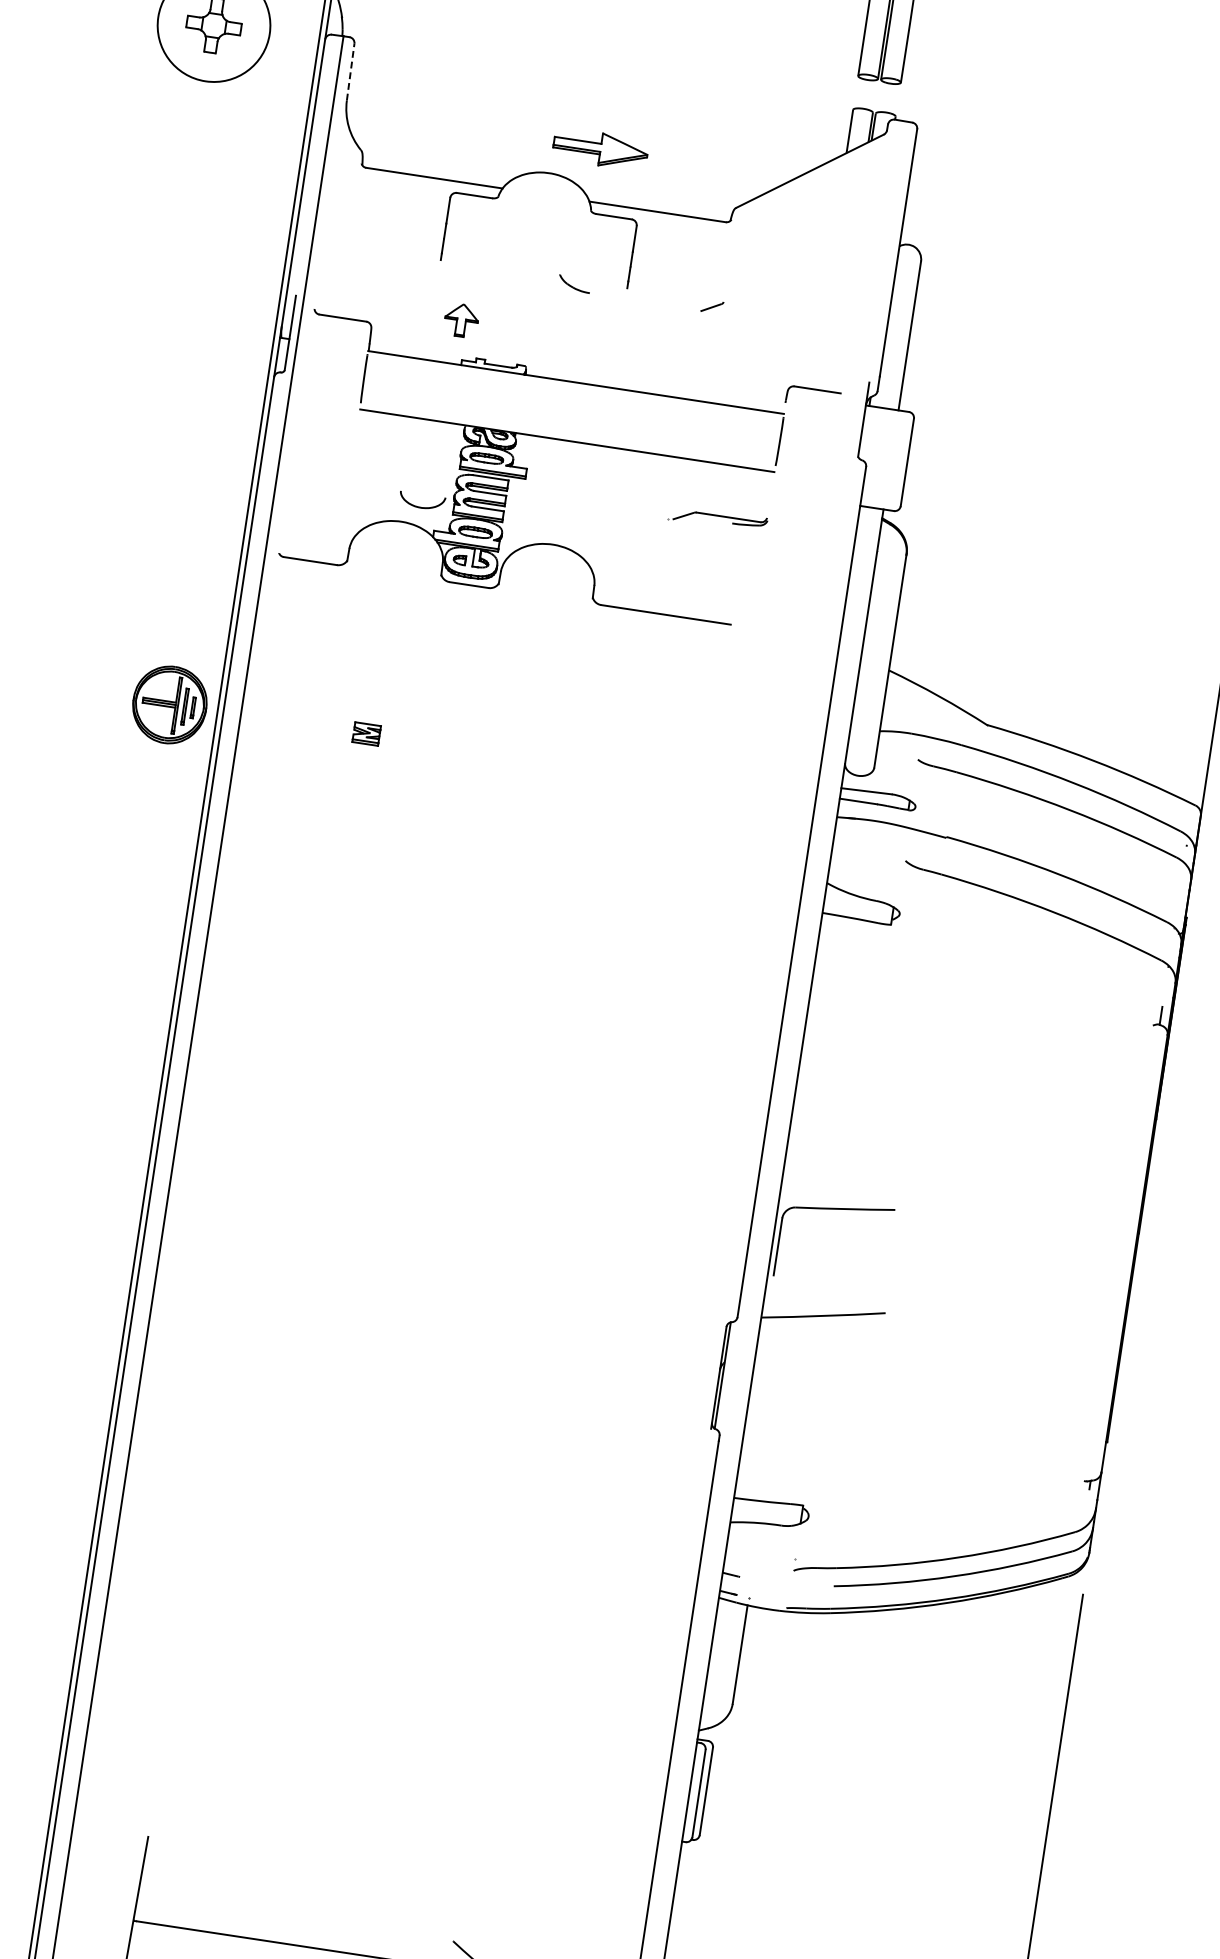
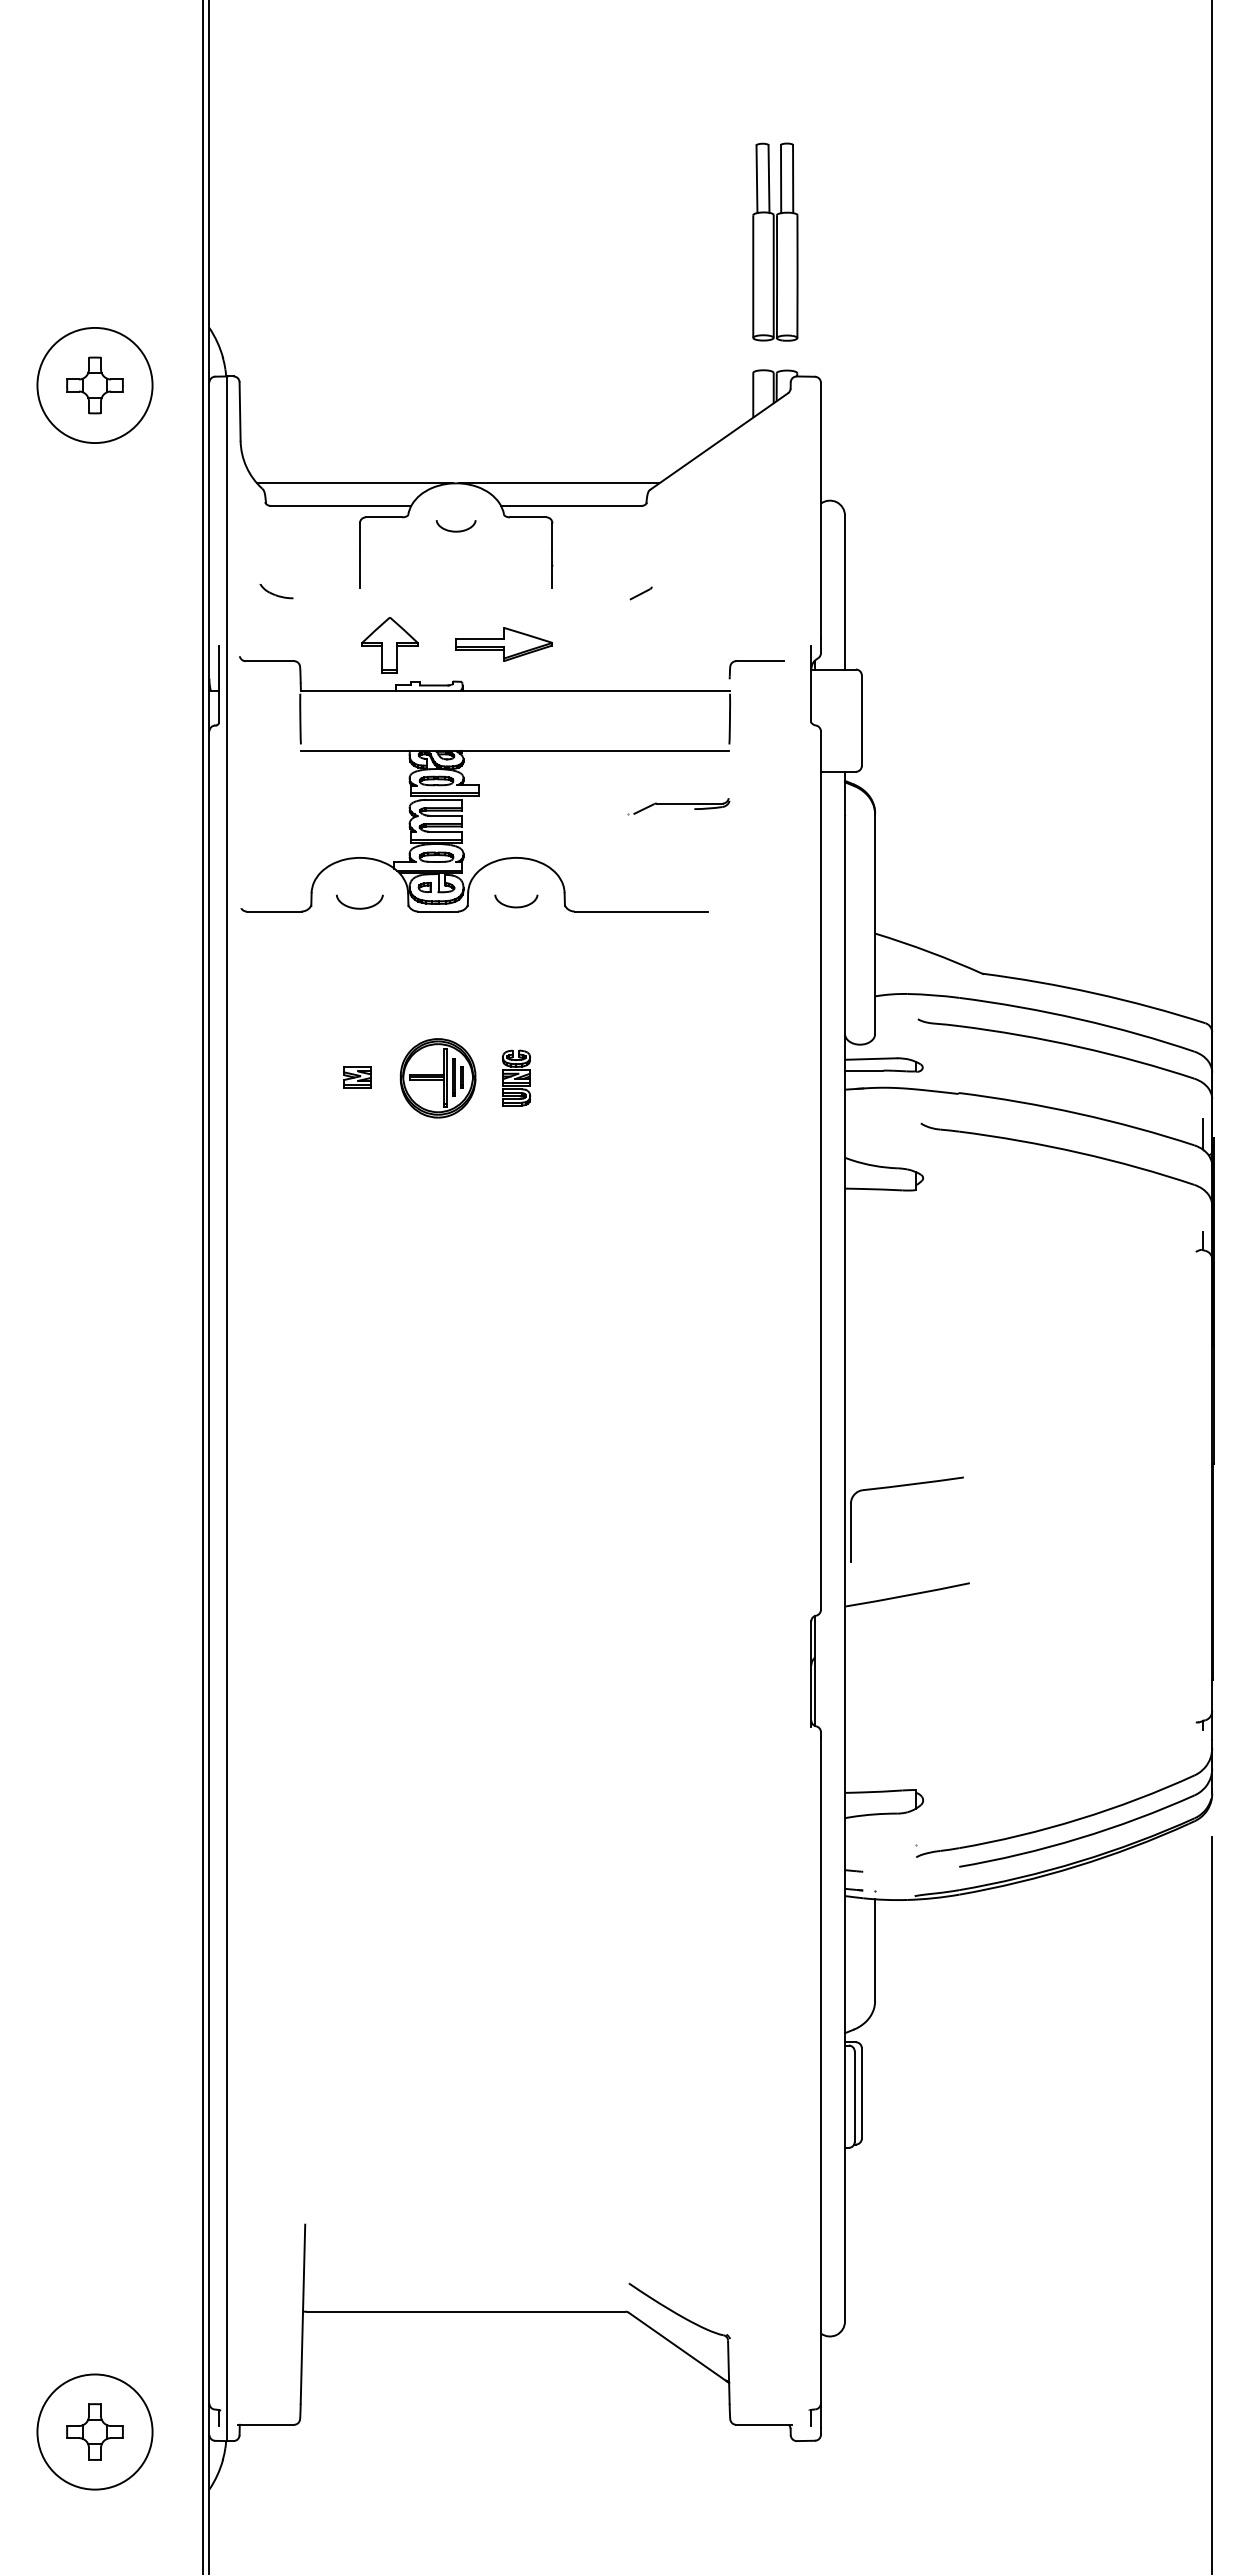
line: (351, 72) -> (240, 411), dashed -> solid
part: (599, 149) -> (503, 644), moved
line: (451, 158) -> (355, 483), added
line: (649, 188) -> (559, 483), added
curve: (541, 218) -> (455, 530), added
part: (574, 284) -> (276, 591), moved
part: (461, 320) -> (389, 645), size x1.67
curve: (421, 506) -> (359, 907), moved
curve: (545, 591) -> (516, 906), added
part: (169, 705) -> (437, 1078), moved
part: (520, 757) -> (516, 1077), added
line: (1176, 911) -> (1202, 1133), added

